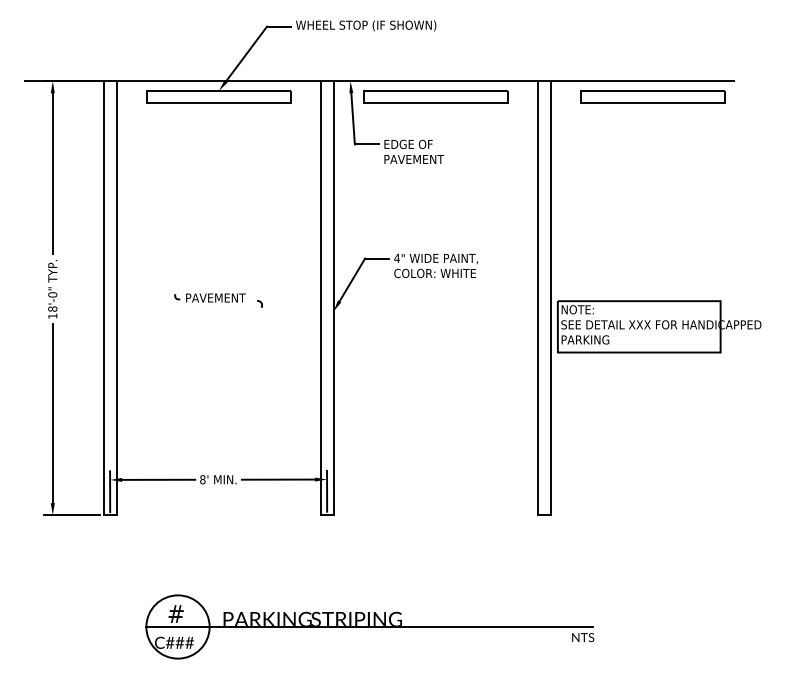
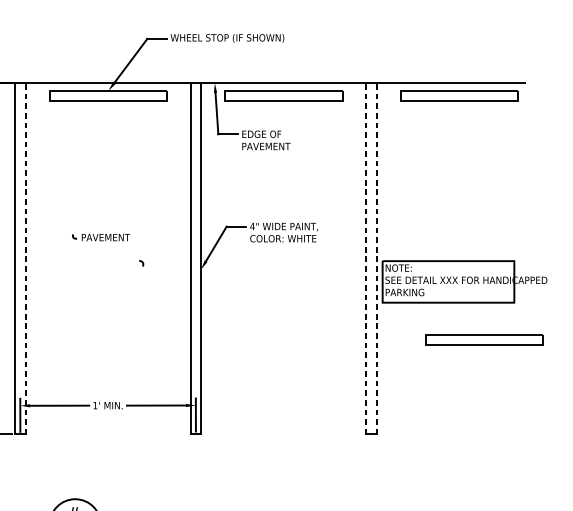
part: (209, 297) -> (100, 237), moved
line: (116, 298) -> (25, 258), solid -> dashed
line: (537, 298) -> (366, 258), solid -> dashed
line: (550, 298) -> (376, 258), solid -> dashed
part: (683, 398) -> (484, 339), added
text: (202, 479) -> (95, 405), 8' -> 1'

